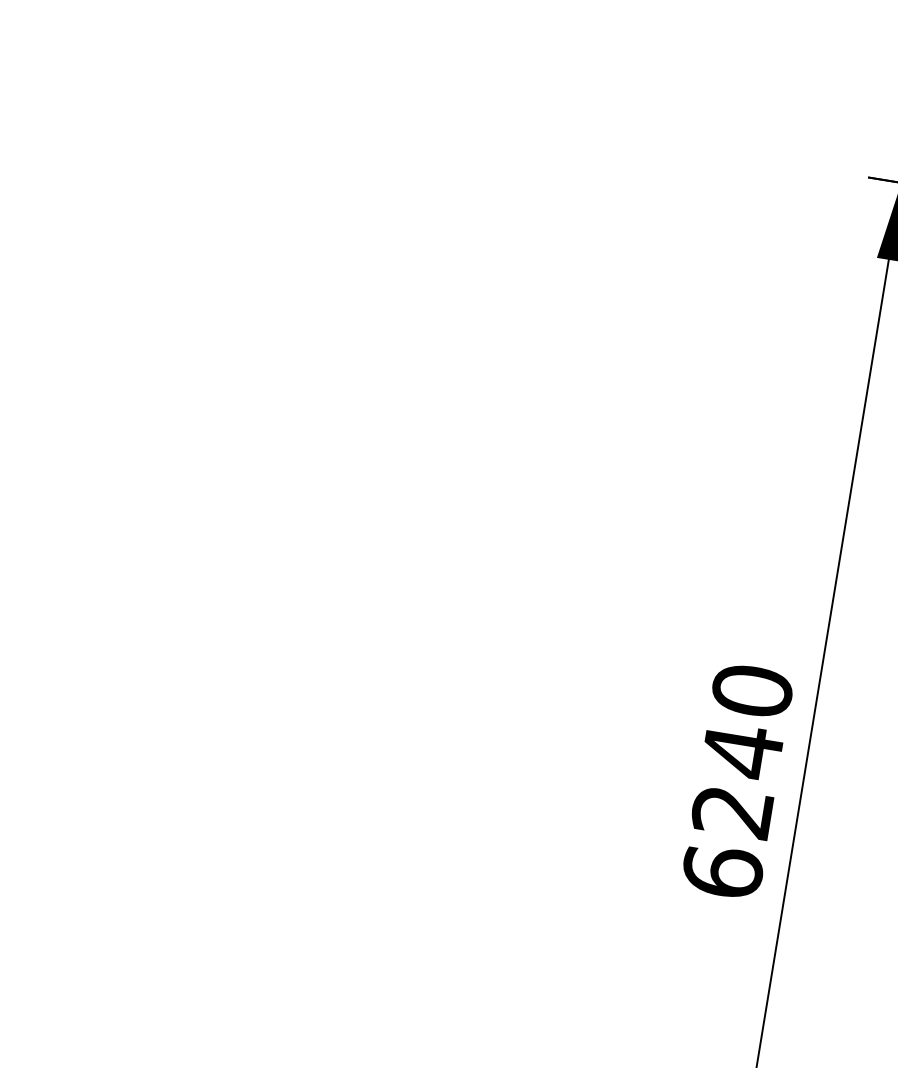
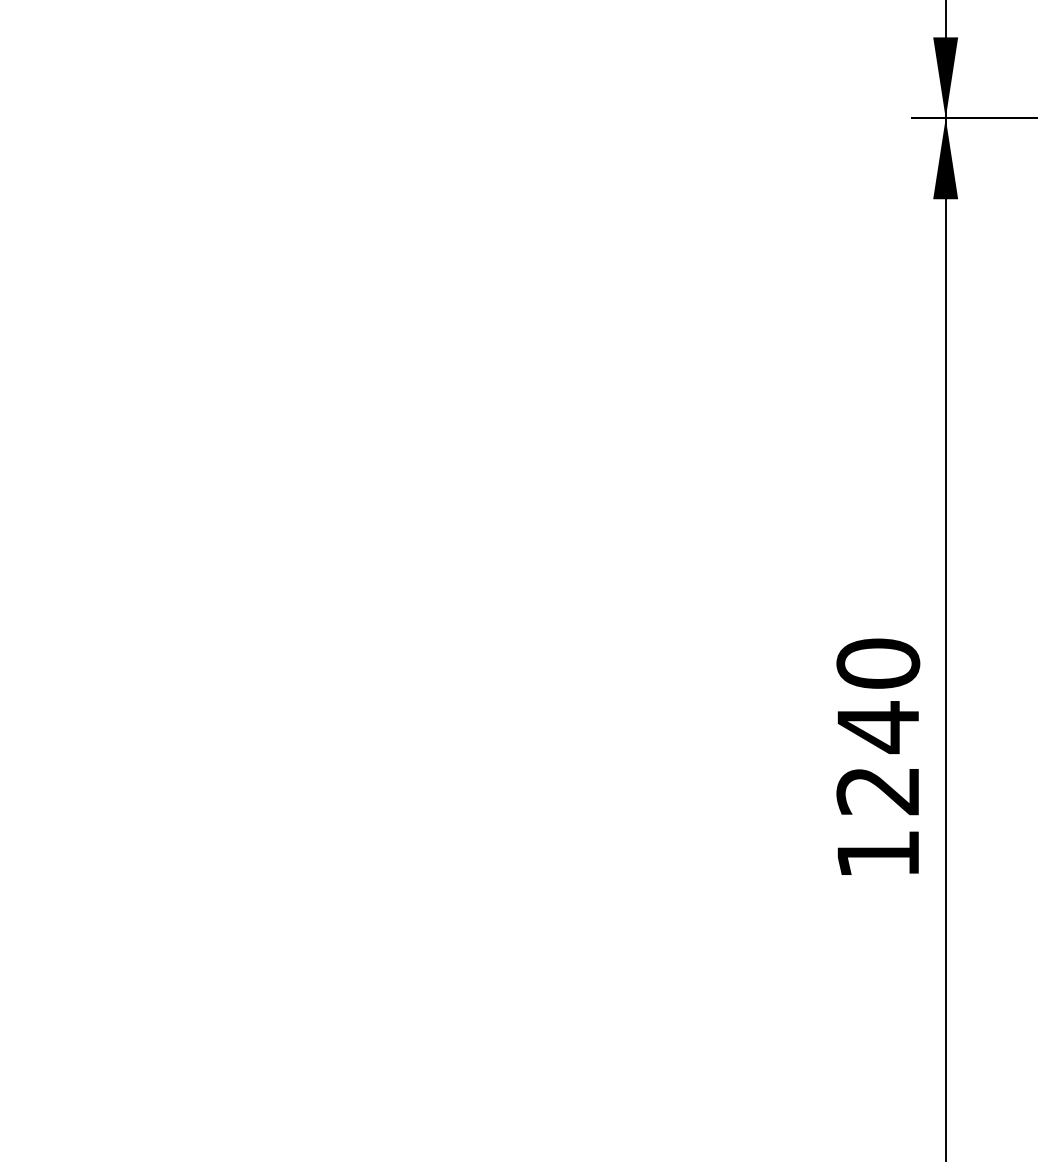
text: (723, 871) -> (878, 853), 6240 -> 1240

